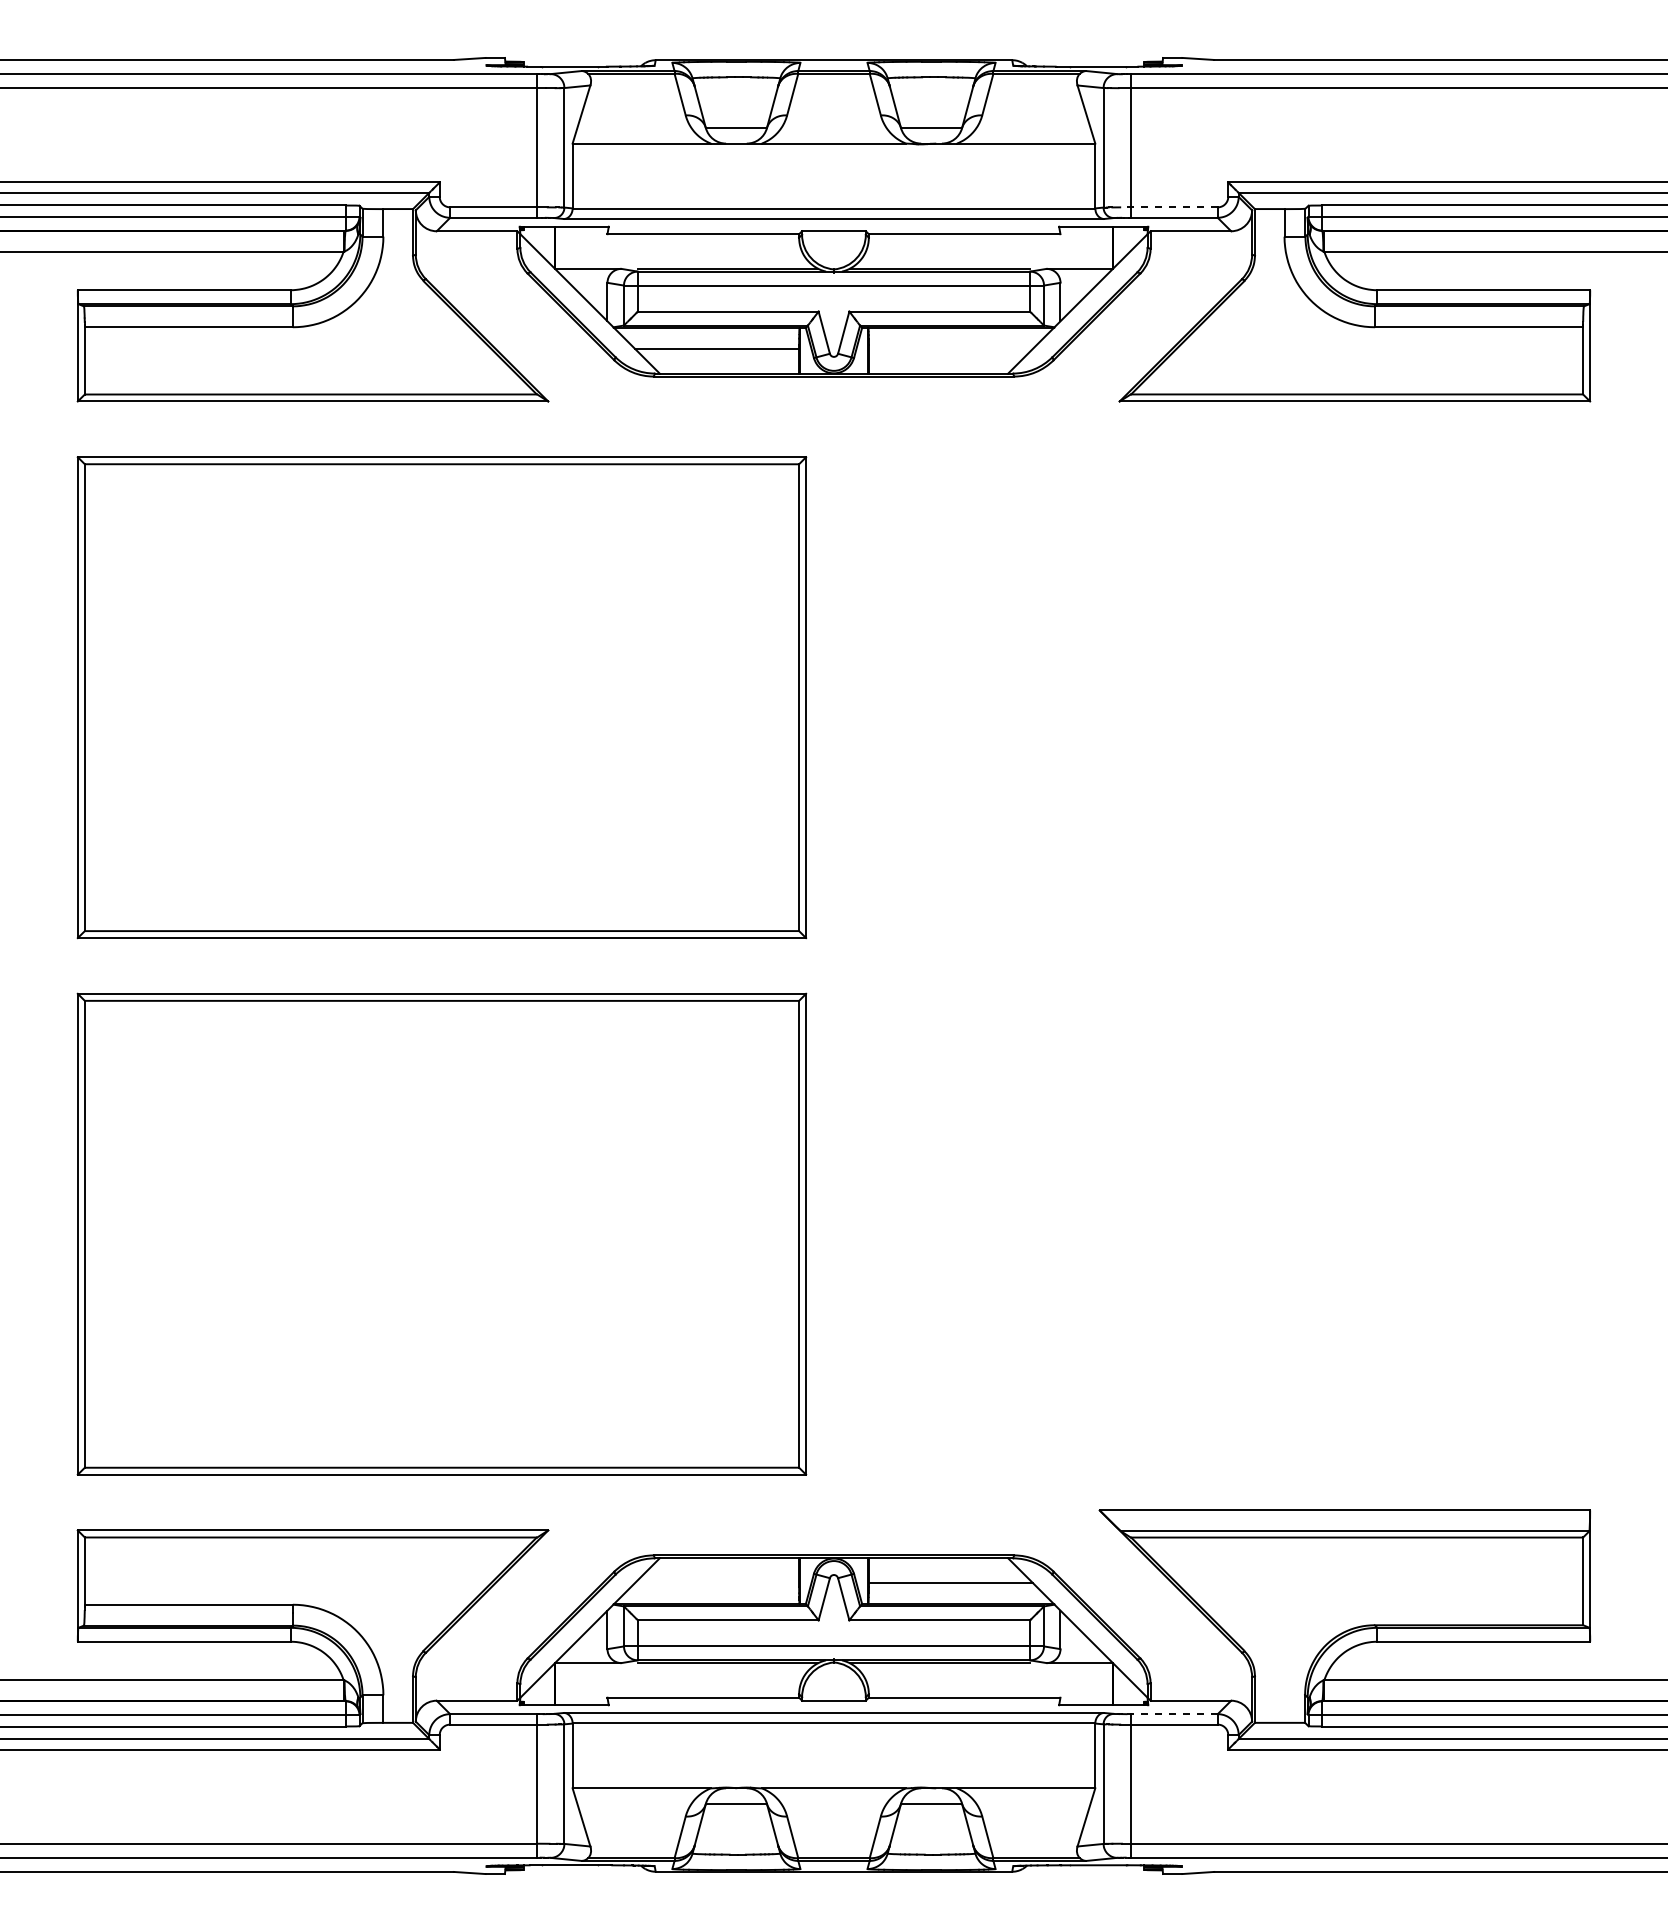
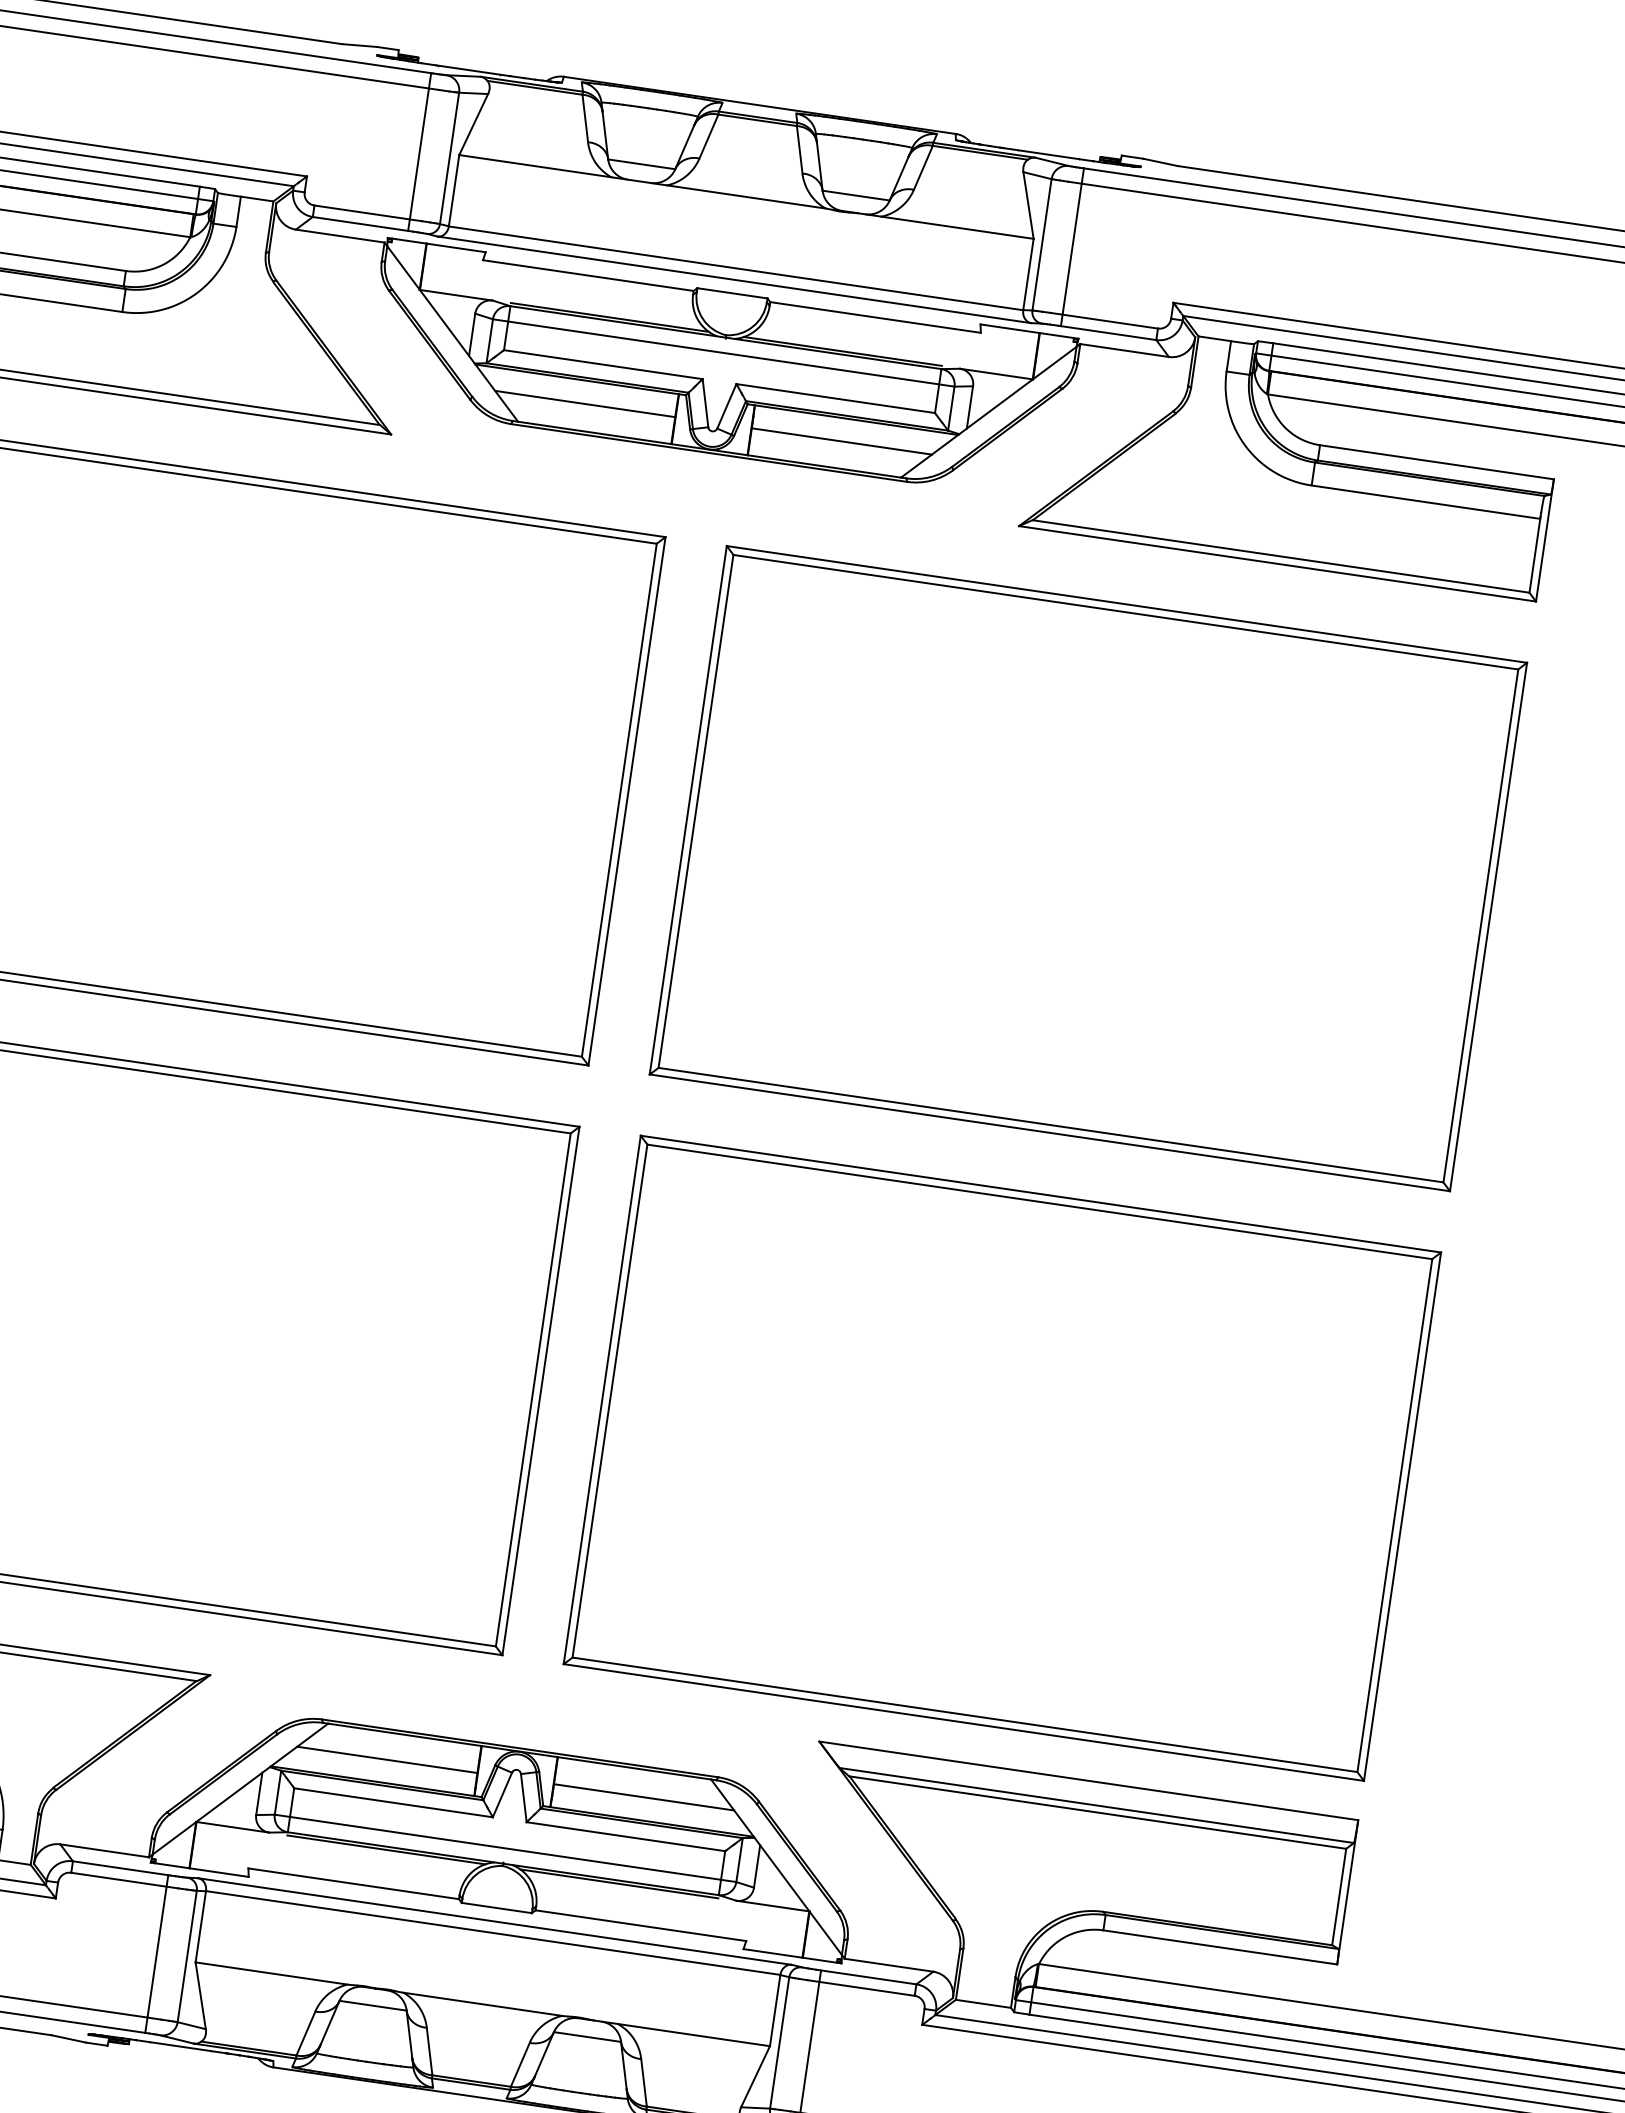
line: (1168, 207) -> (1103, 320), dashed -> solid
line: (950, 349) -> (841, 441), added
part: (1225, 697) -> (1087, 868), added
part: (1225, 1233) -> (1001, 1457), added
line: (717, 1582) -> (387, 1759), added
line: (1172, 1714) -> (866, 1977), dashed -> solid

